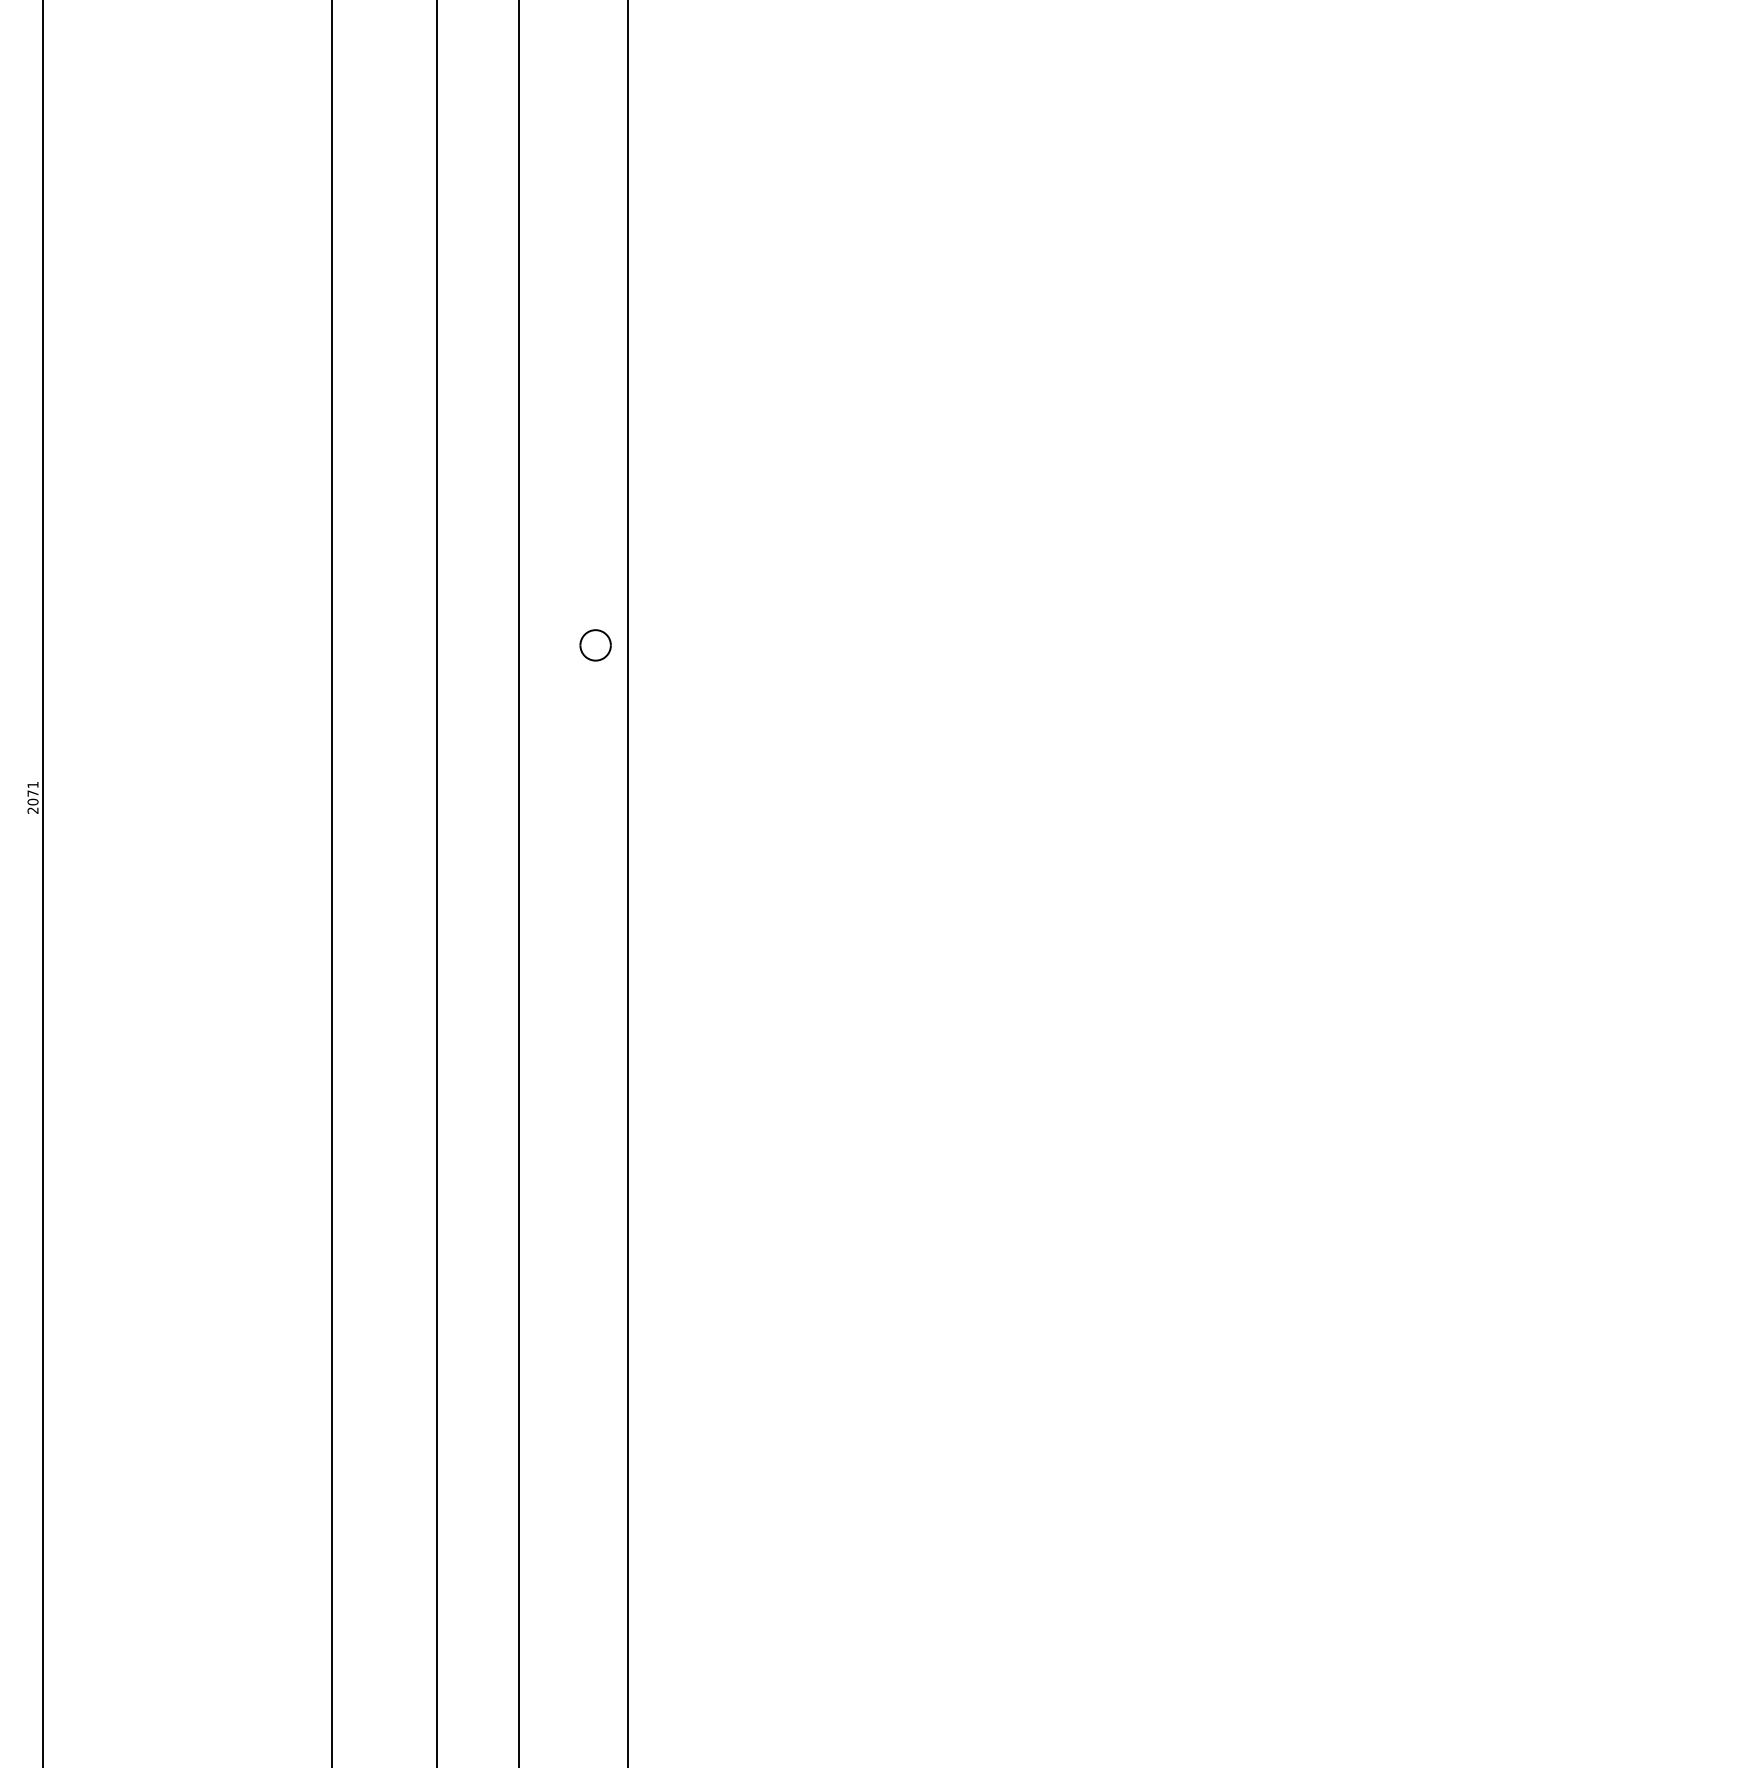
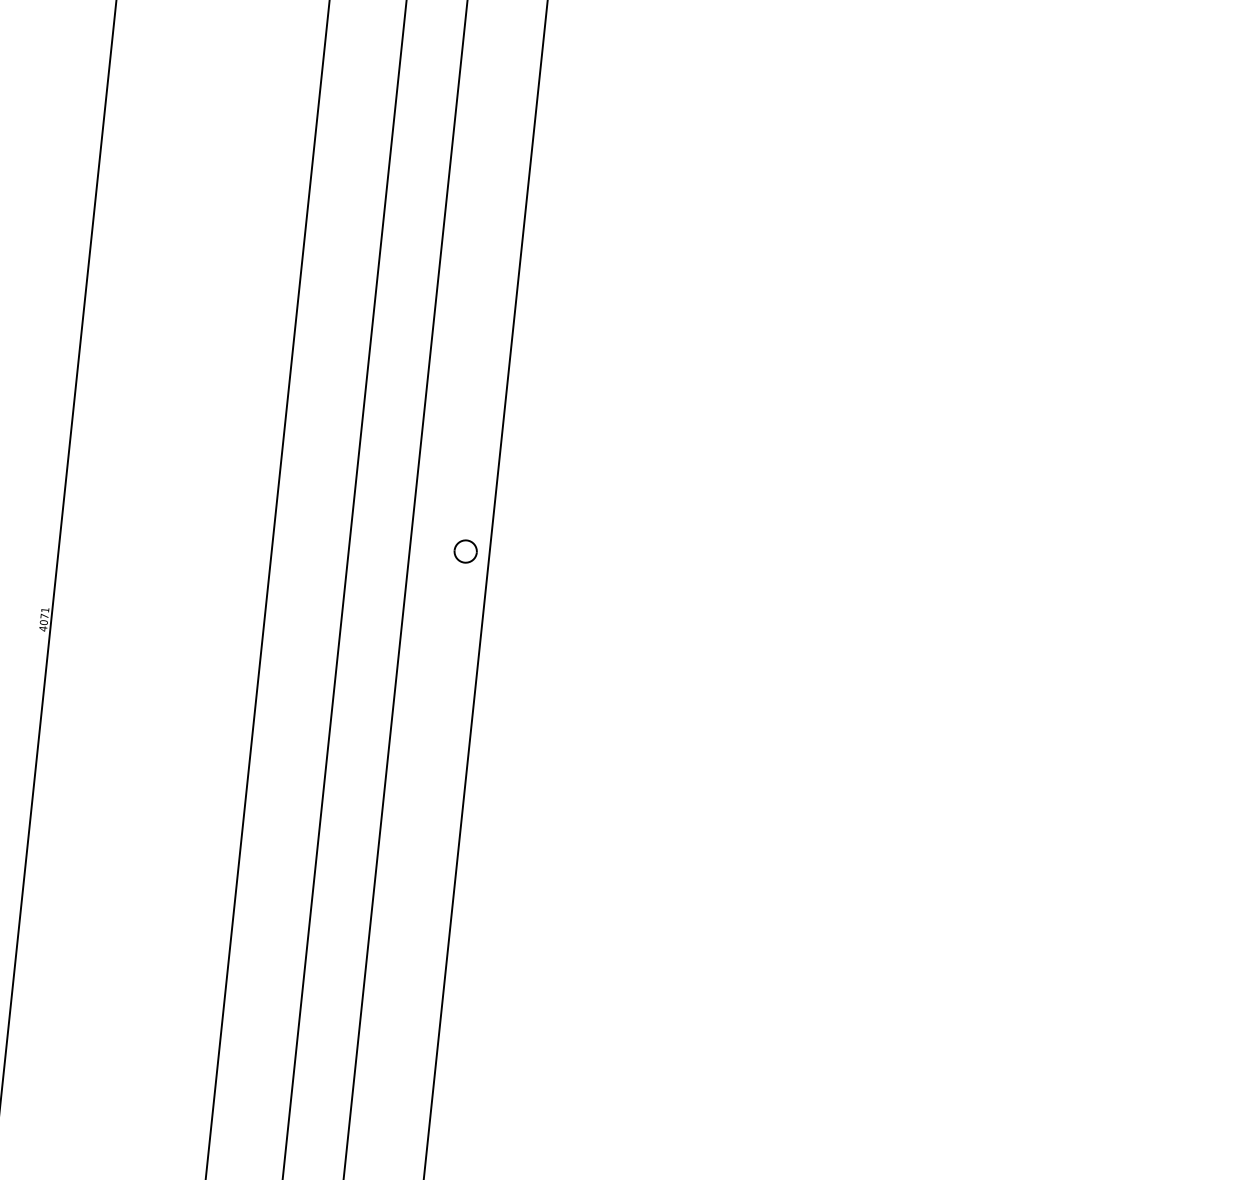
text: (32, 810) -> (42, 628), 2071 -> 4071

